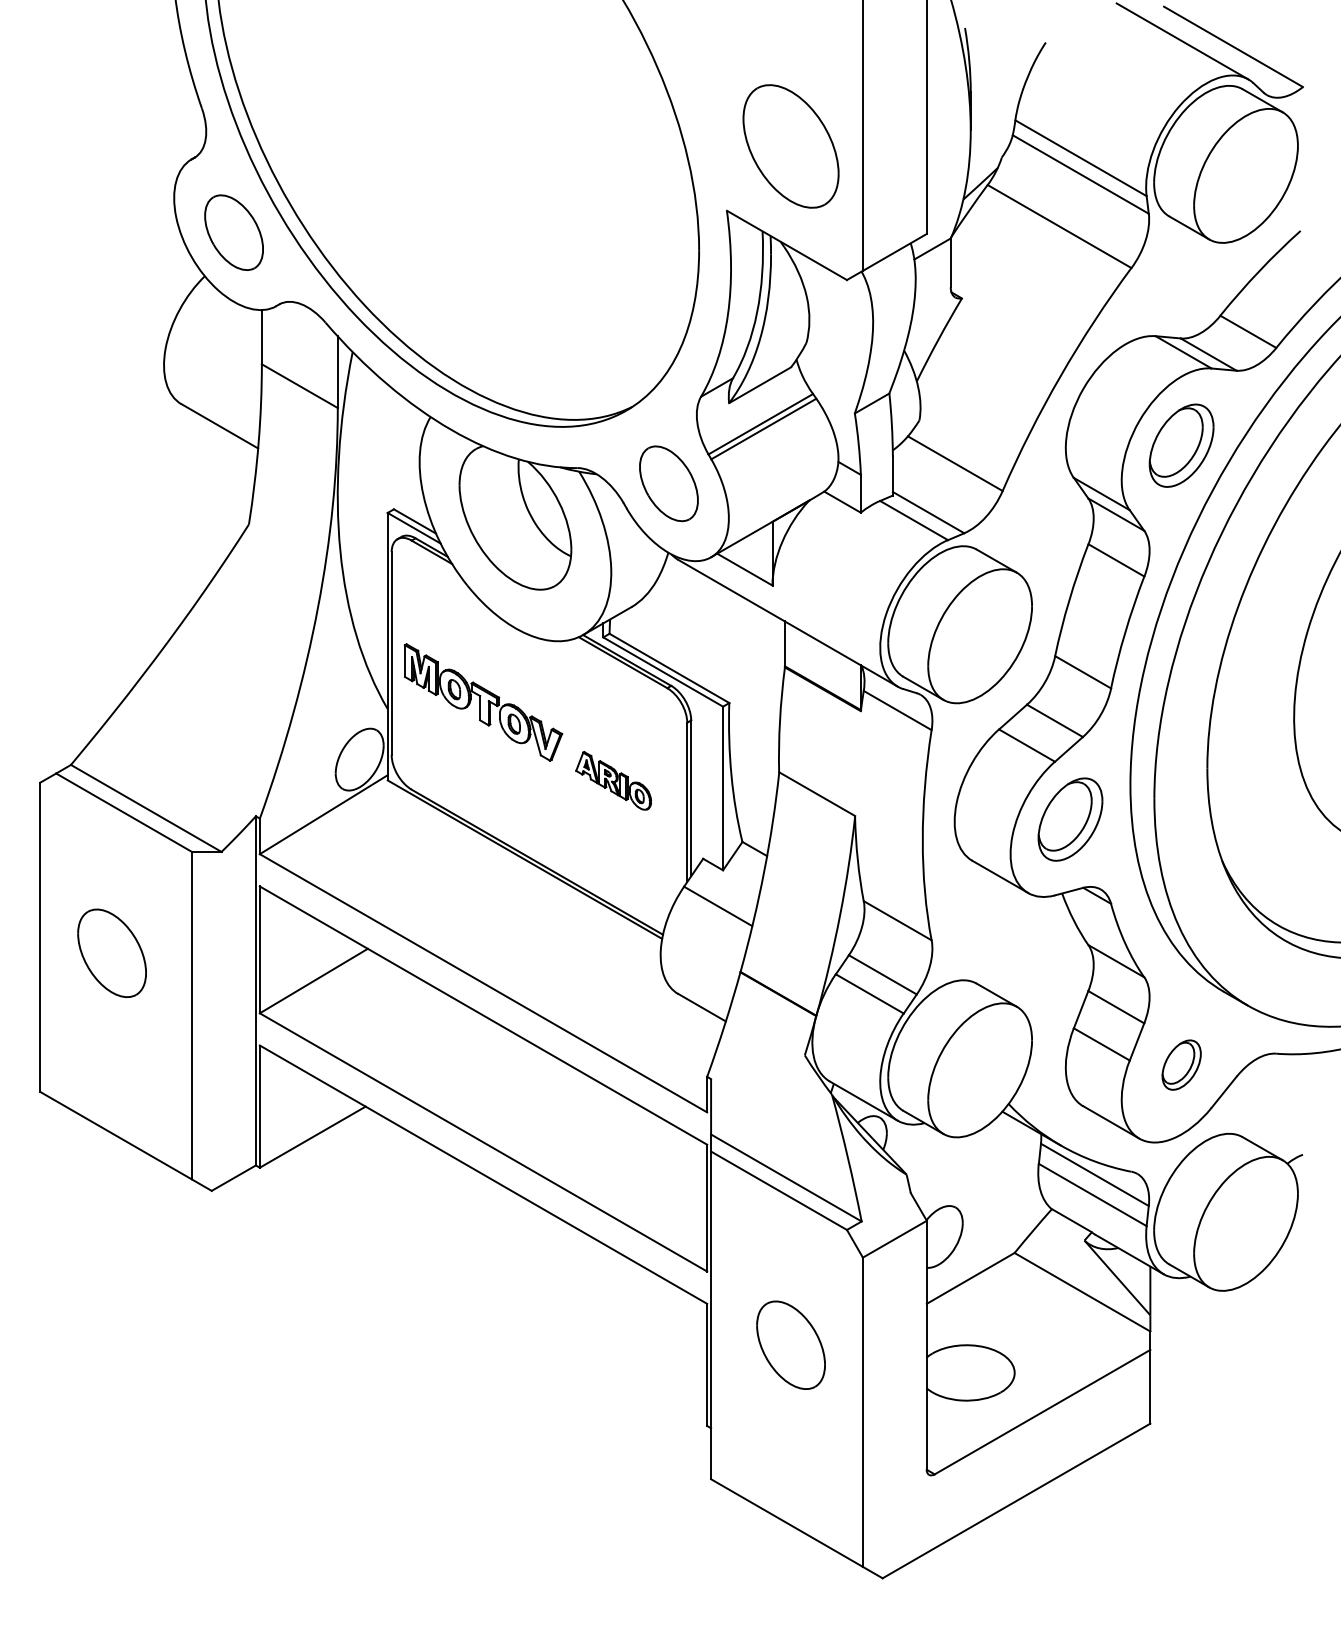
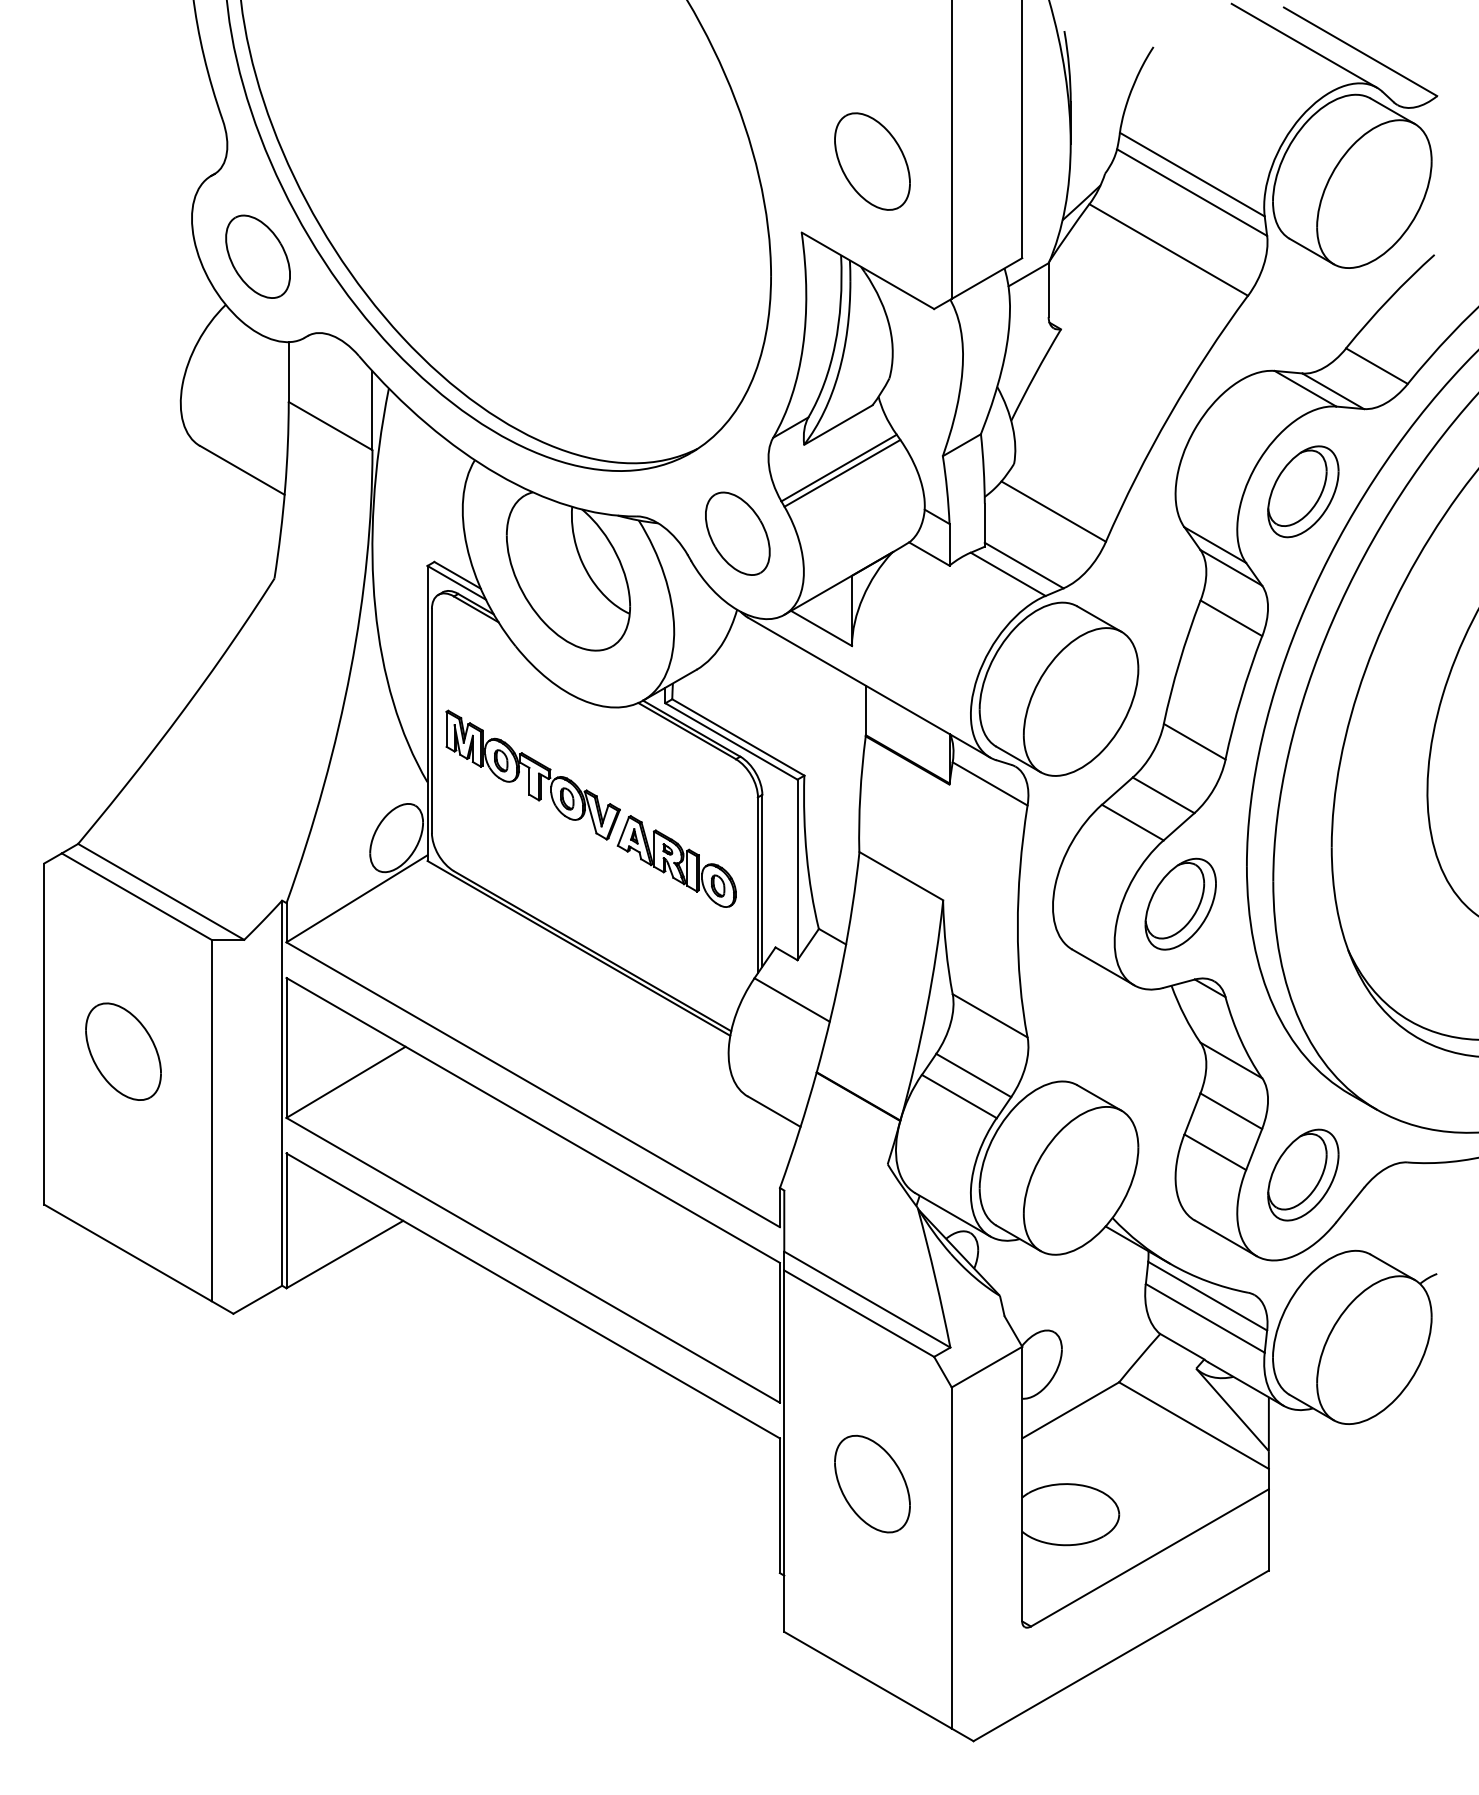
part: (791, 146) -> (872, 161), size x0.71
part: (613, 780) -> (676, 861), size x1.43
part: (1181, 1064) -> (1303, 1174), size x1.67

